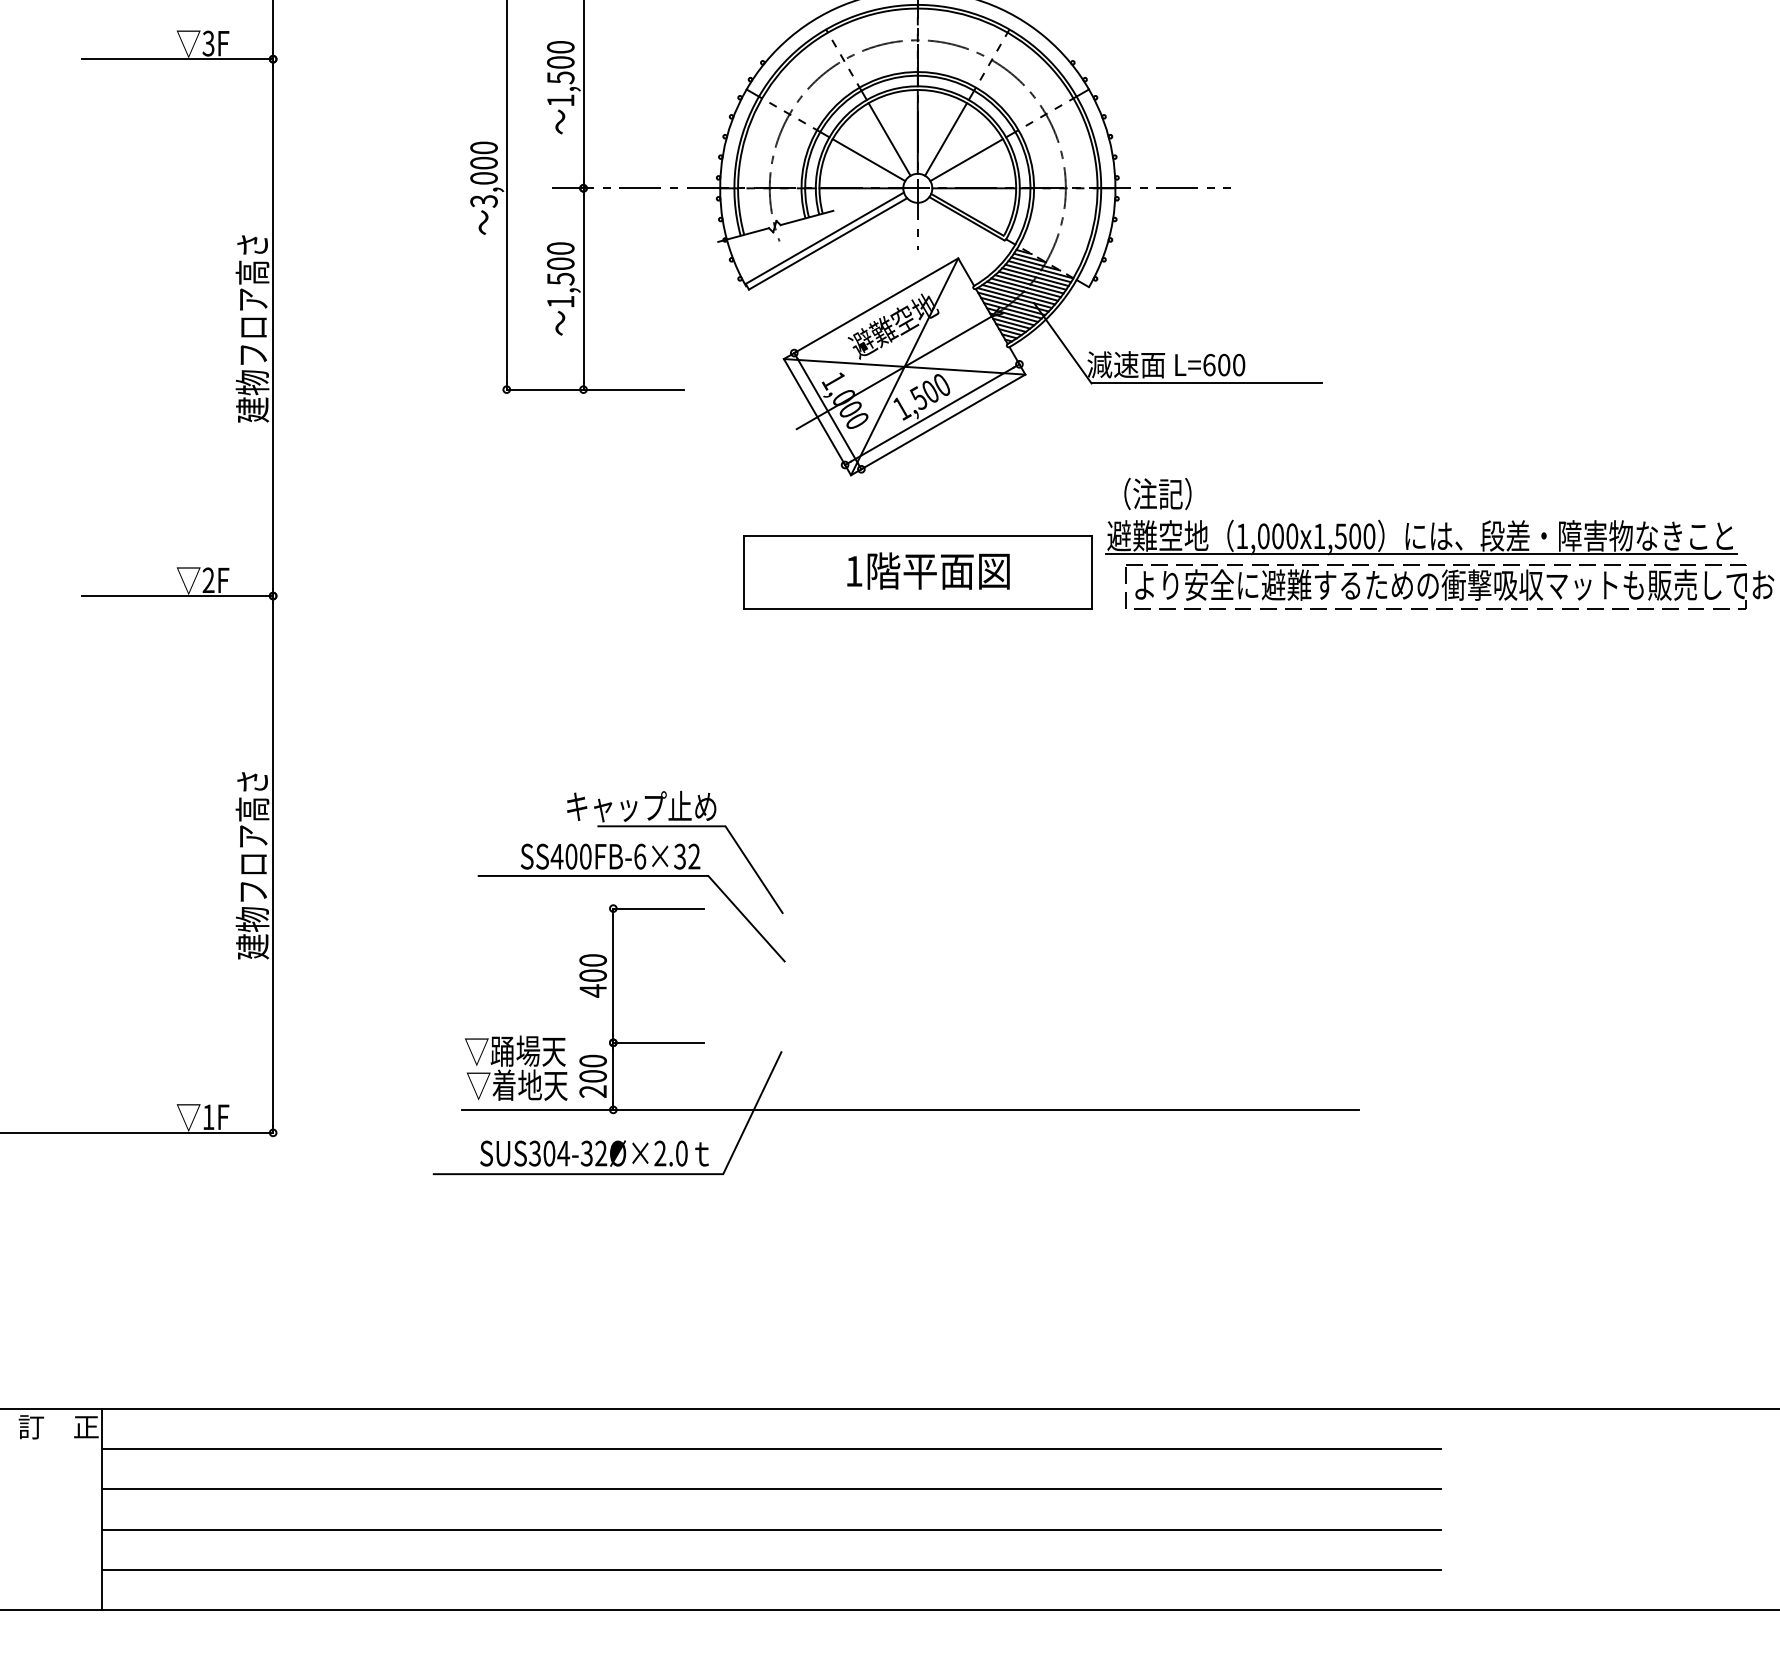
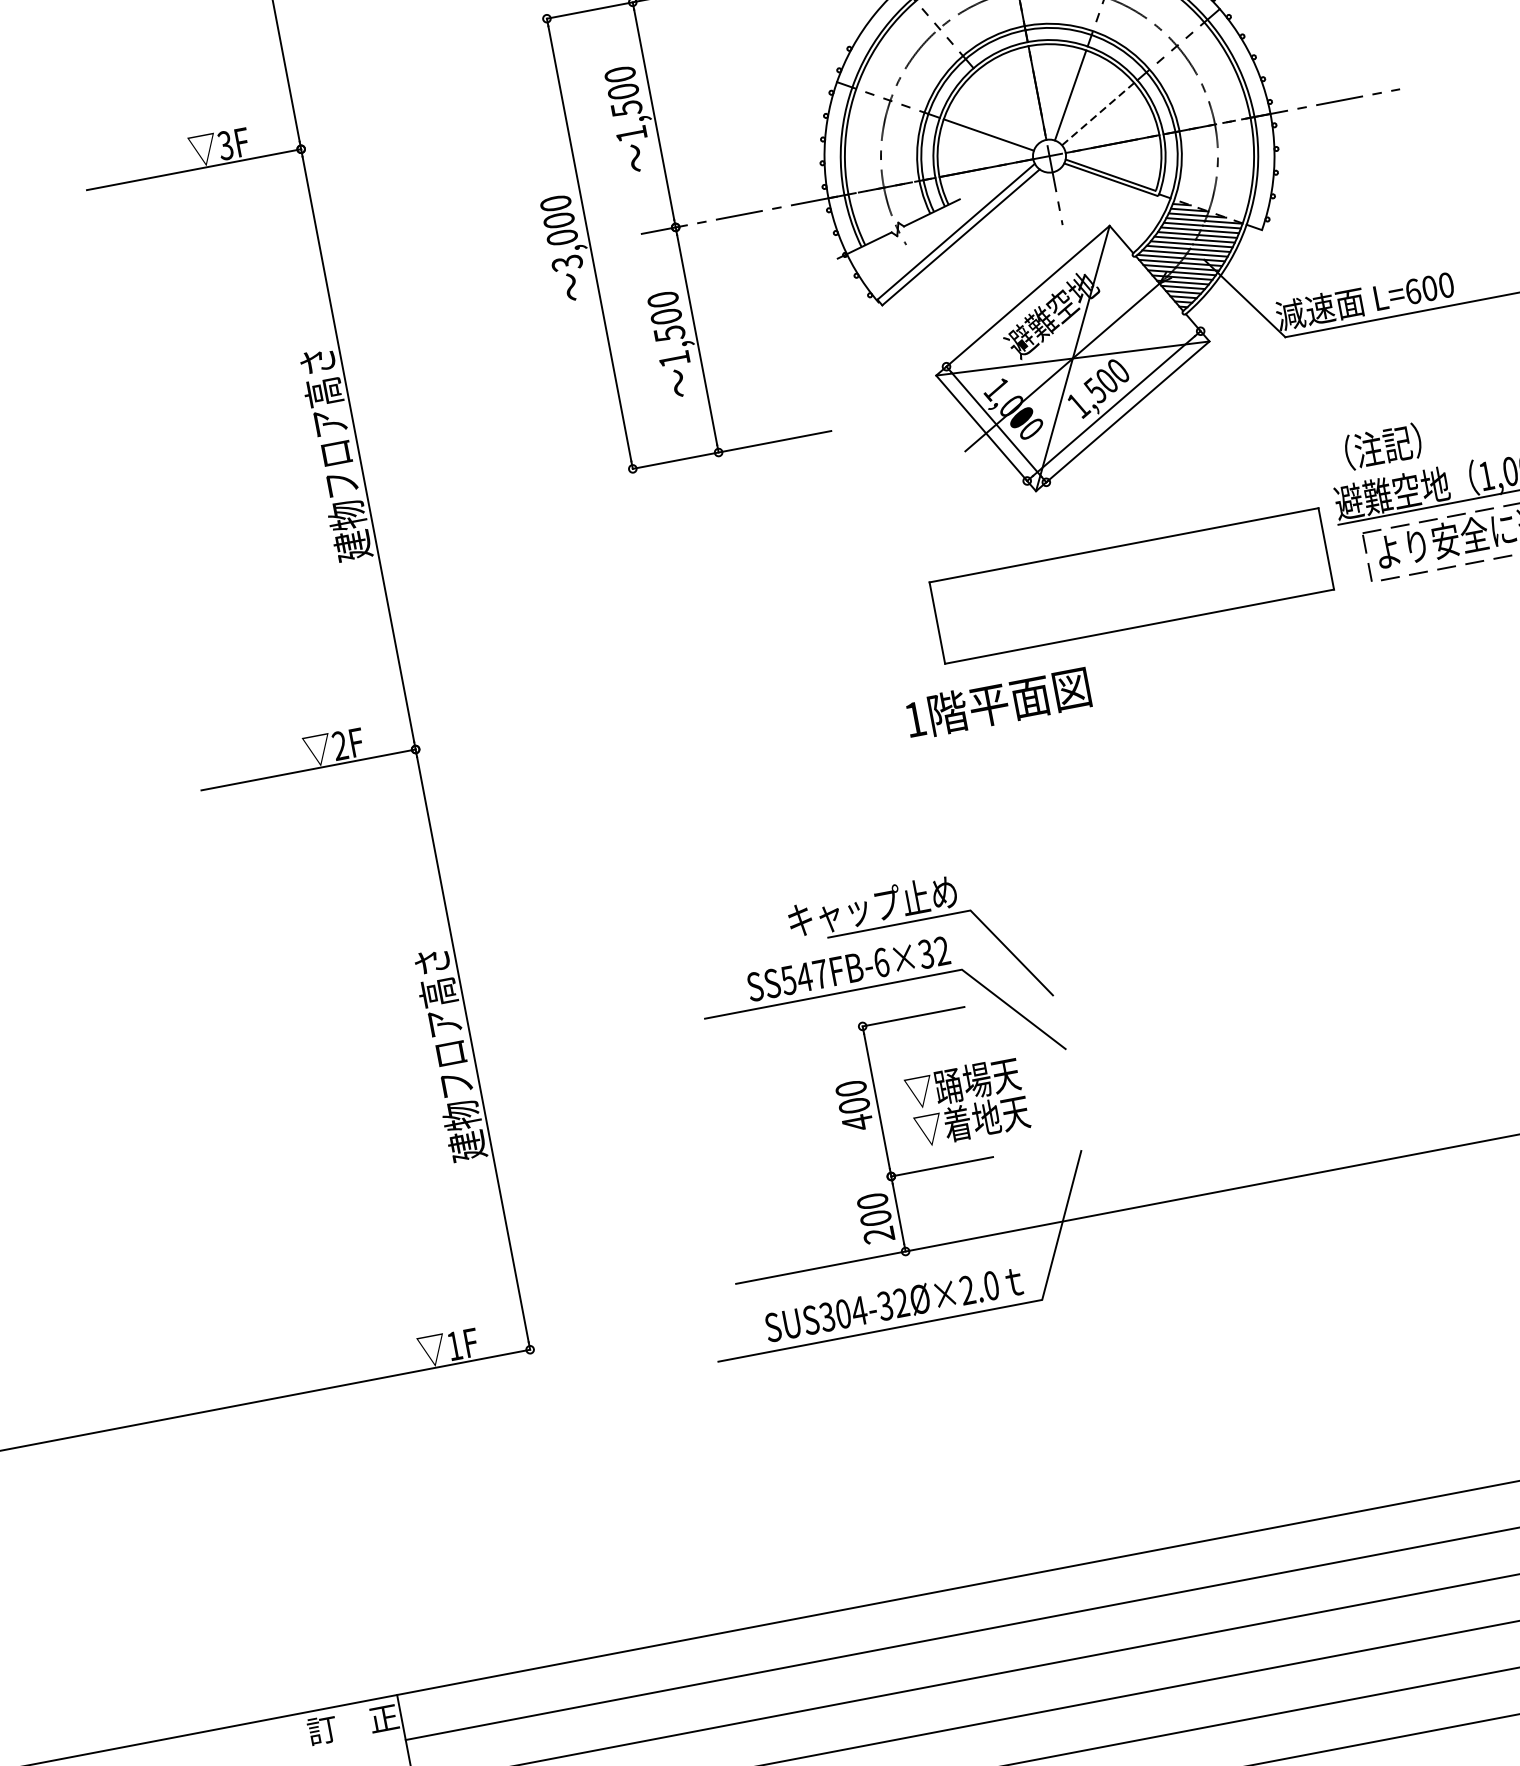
line: (889, 139) -> (1007, 107), removed
line: (966, 160) -> (1098, 114), solid -> dashed
text: (928, 570) -> (998, 702), moved
text: (570, 856) -> (803, 977), SS400FB-6×32 -> SS547FB-6×32
text: (516, 1067) -> (967, 1101), moved

